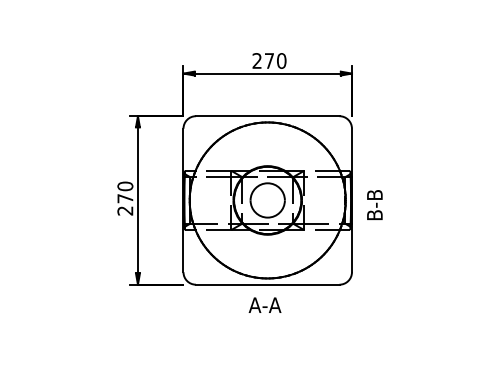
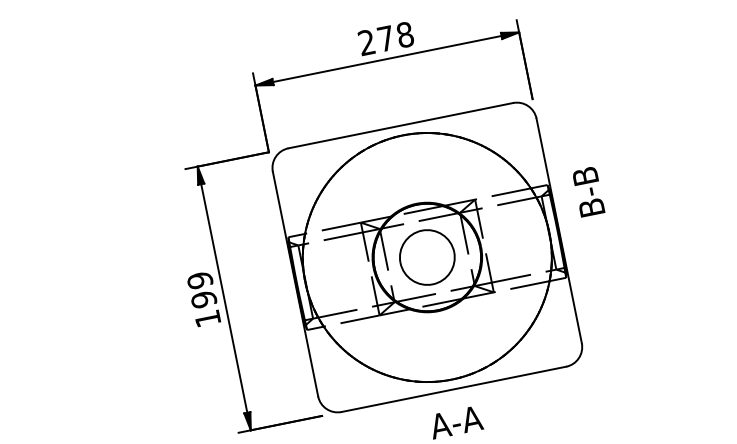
text: (281, 60) -> (404, 34), 270 -> 278
text: (125, 198) -> (204, 299), 270 -> 199
text: (374, 204) -> (587, 191), moved

